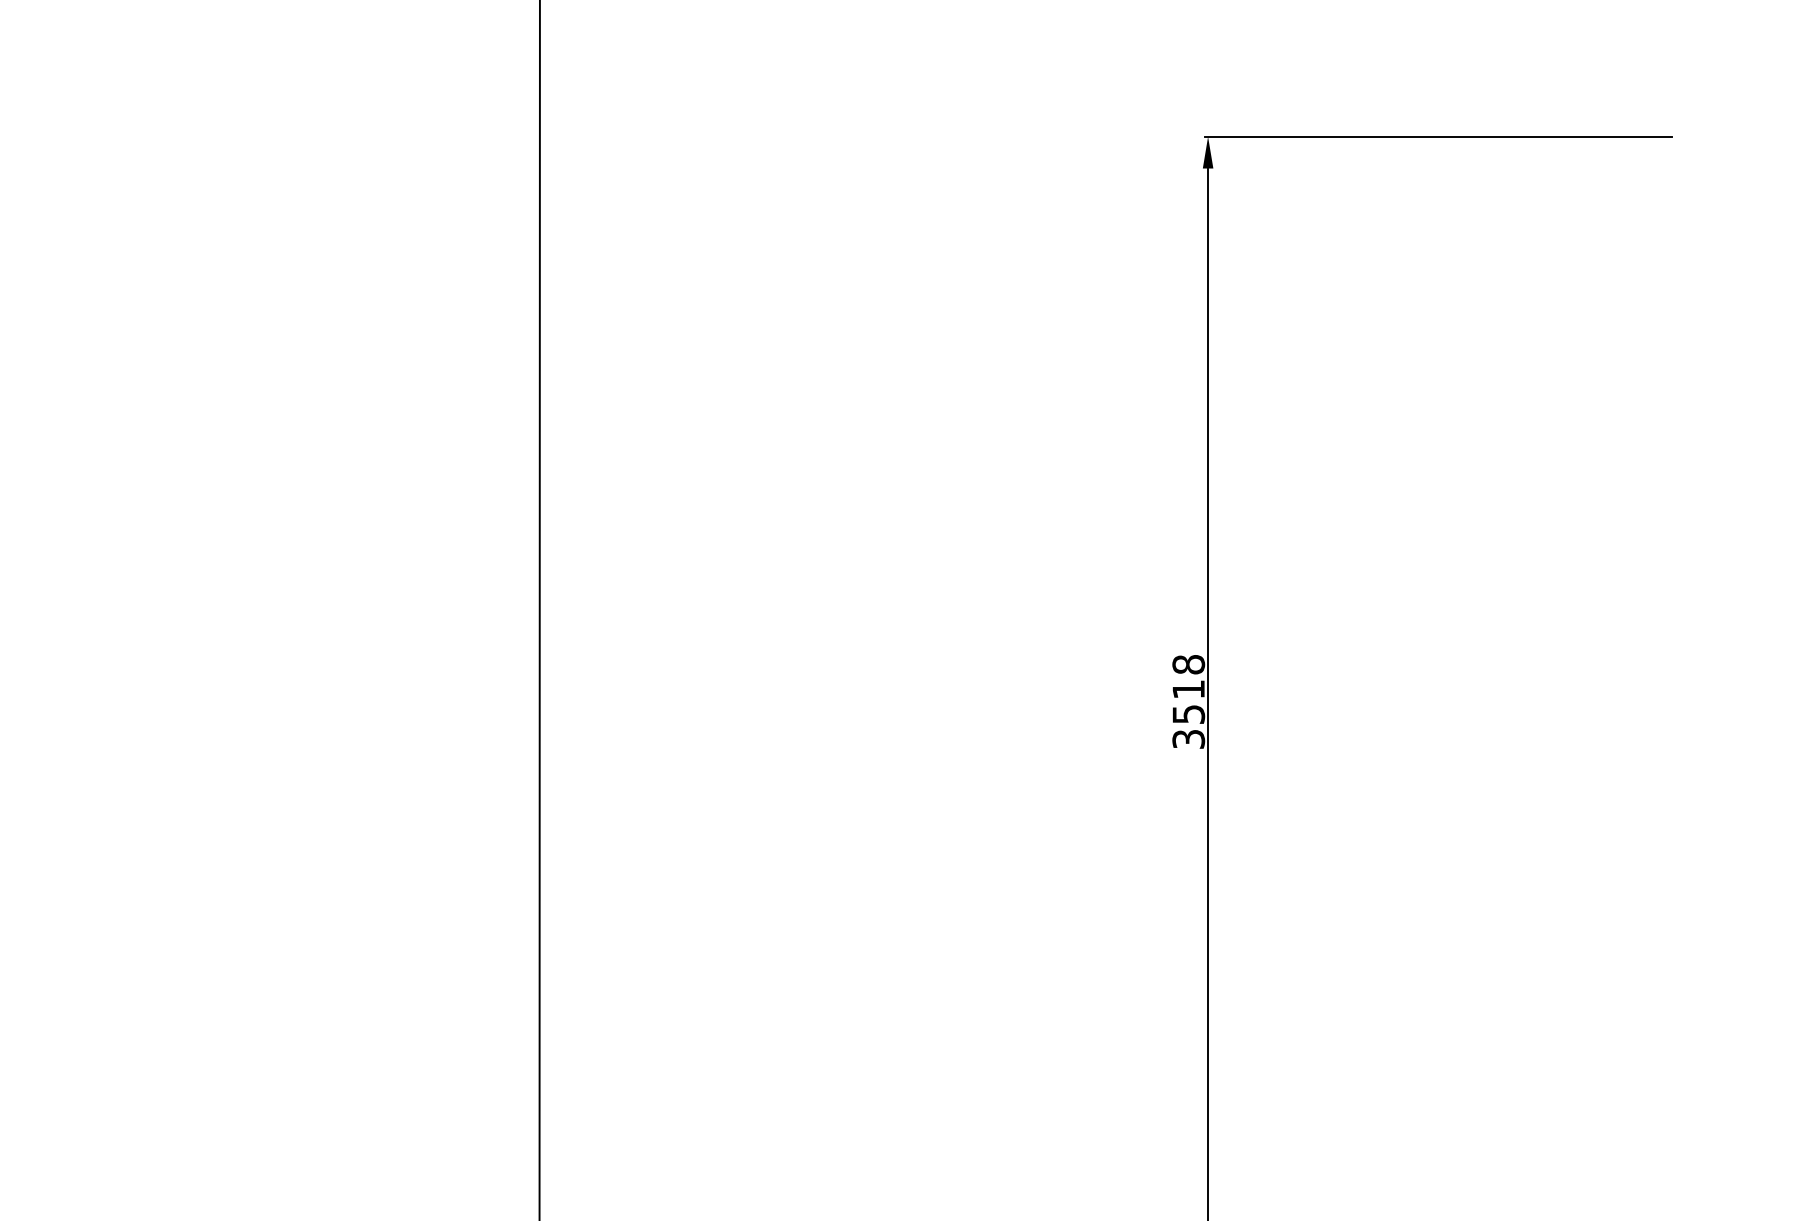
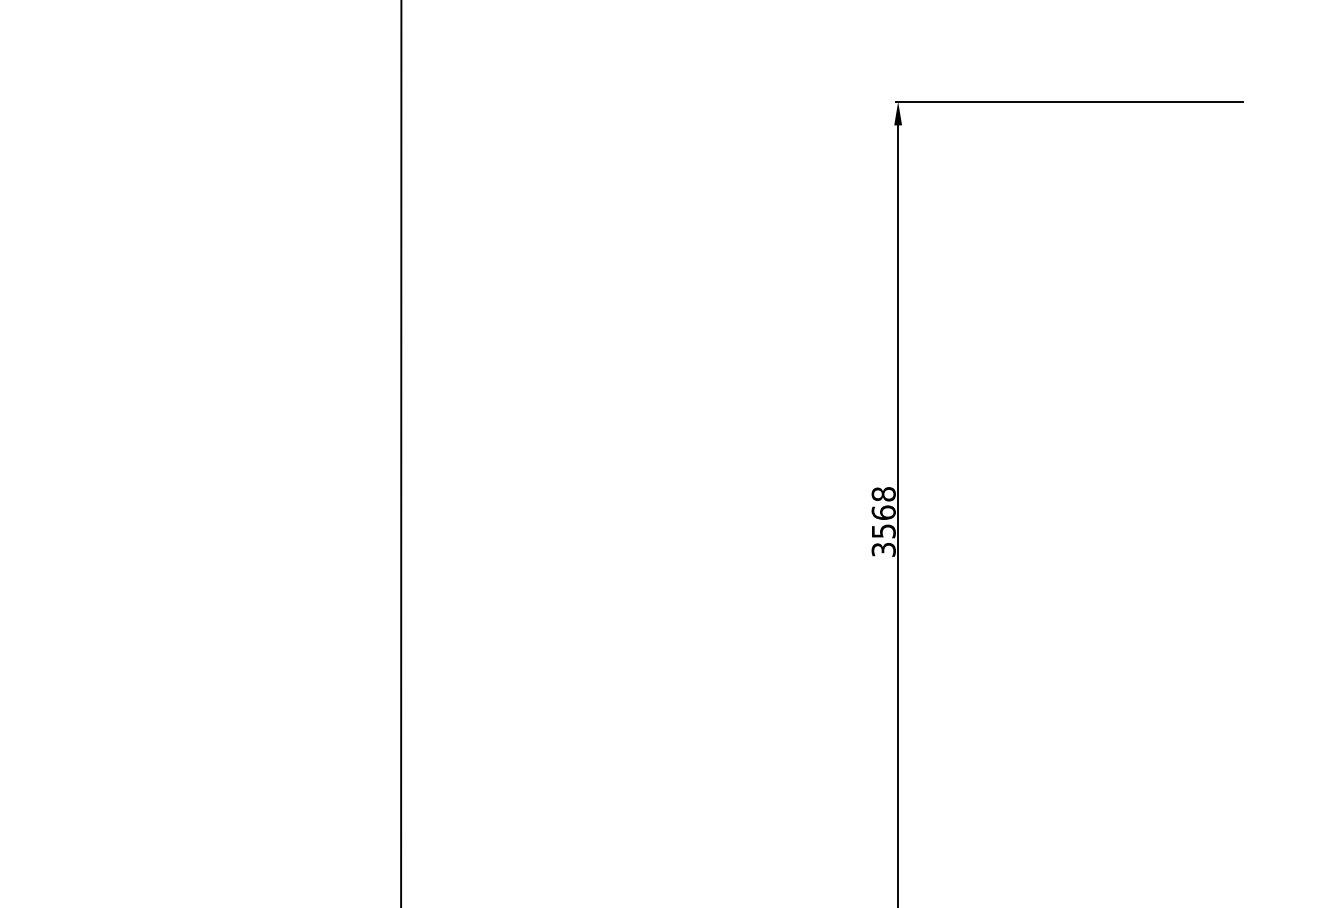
text: (1188, 689) -> (883, 512), 3518 -> 3568

